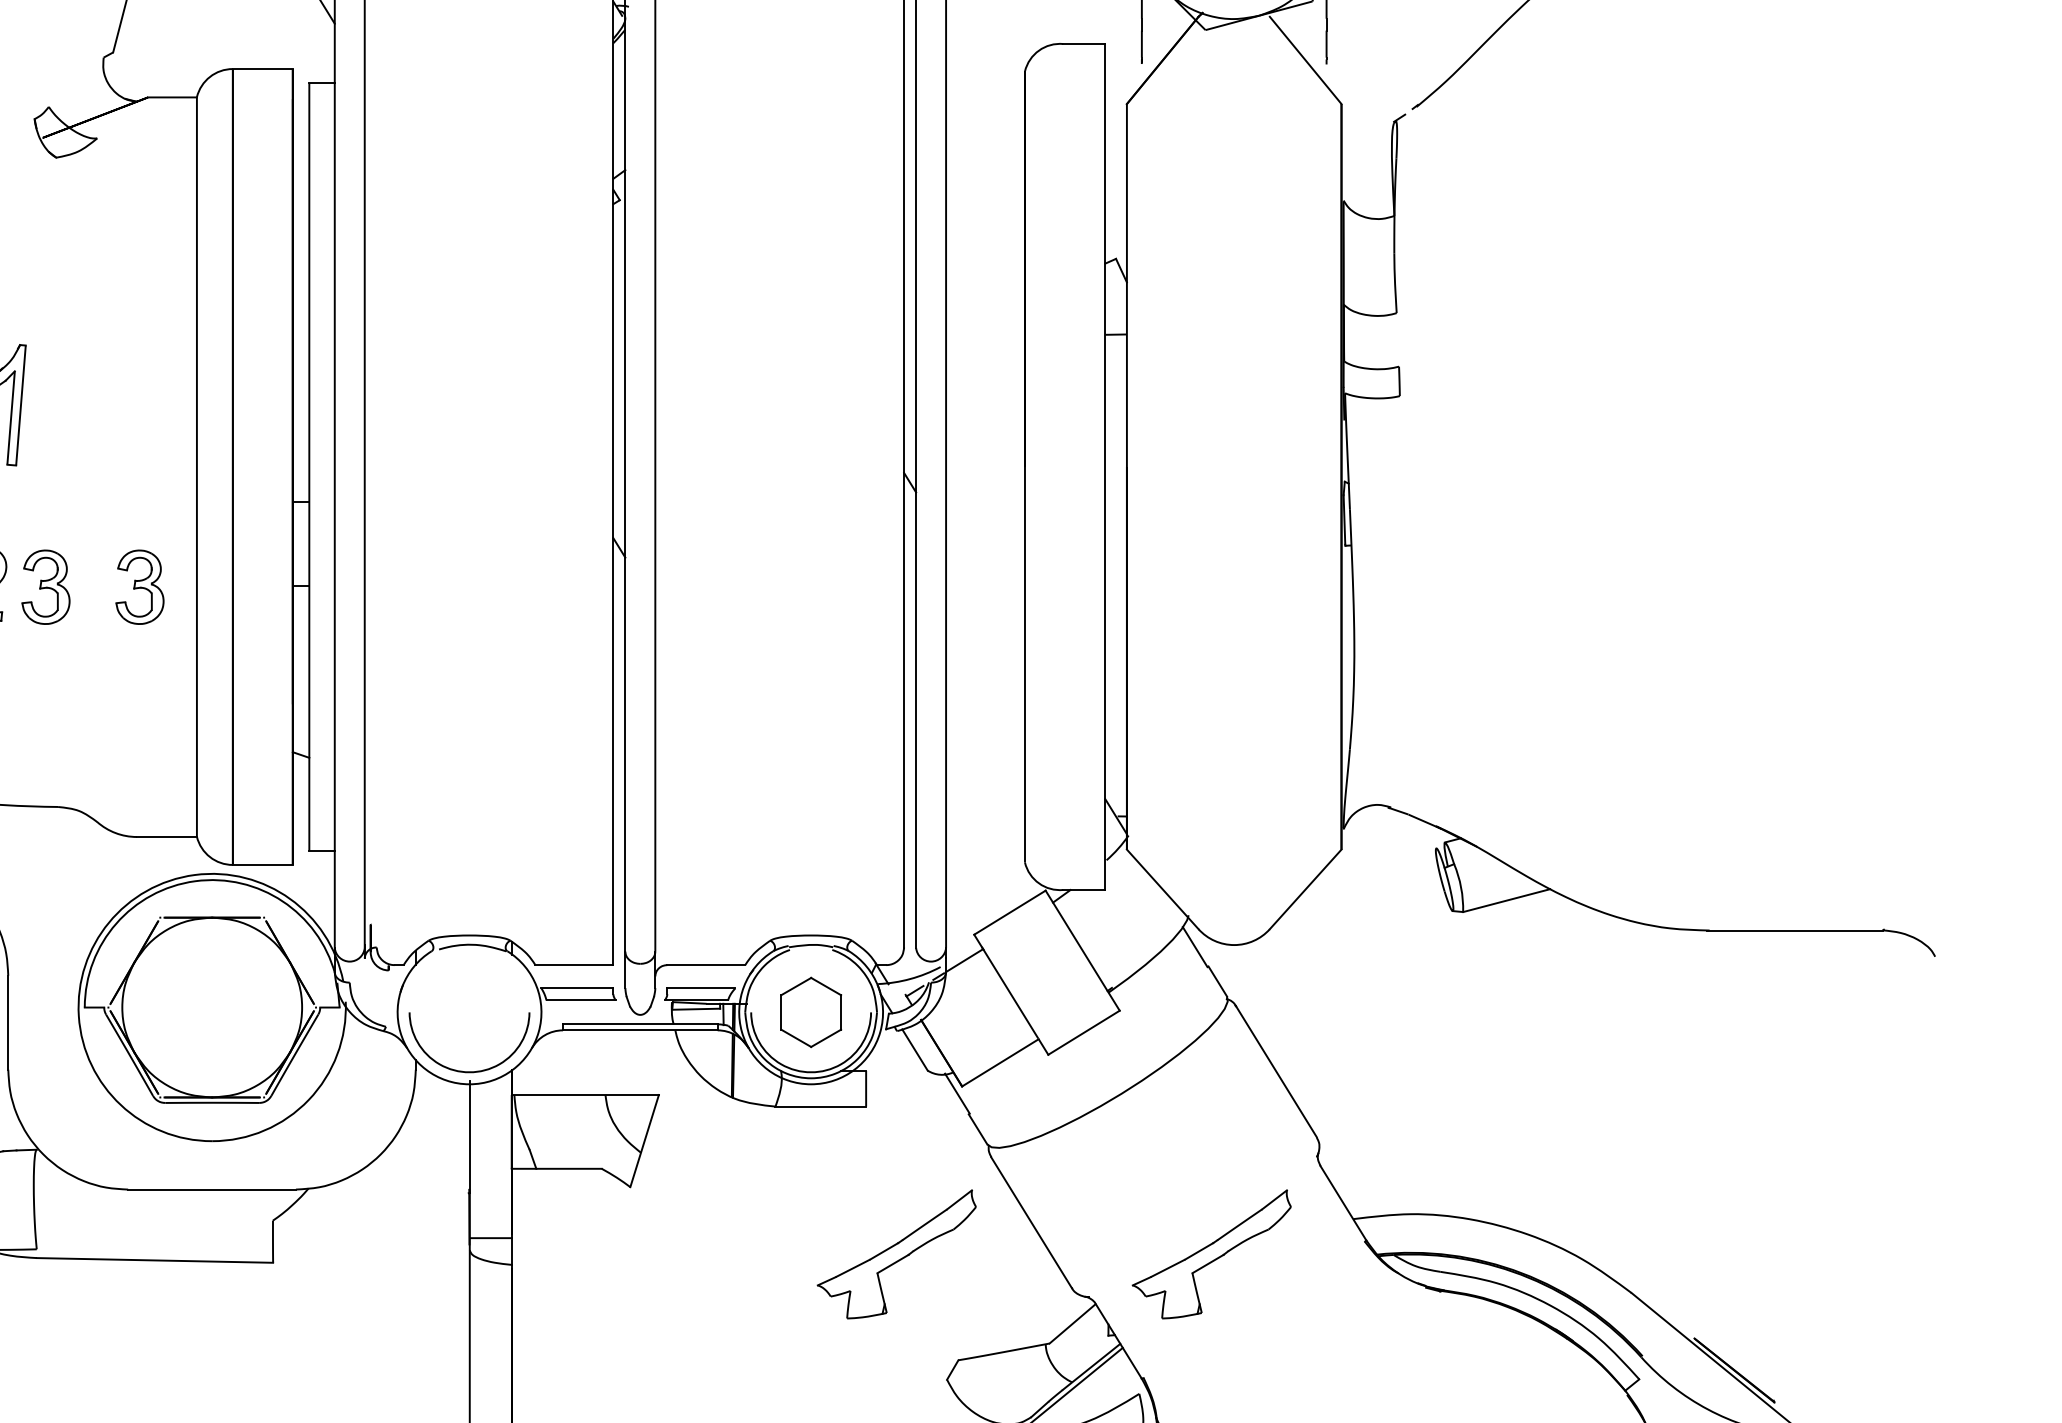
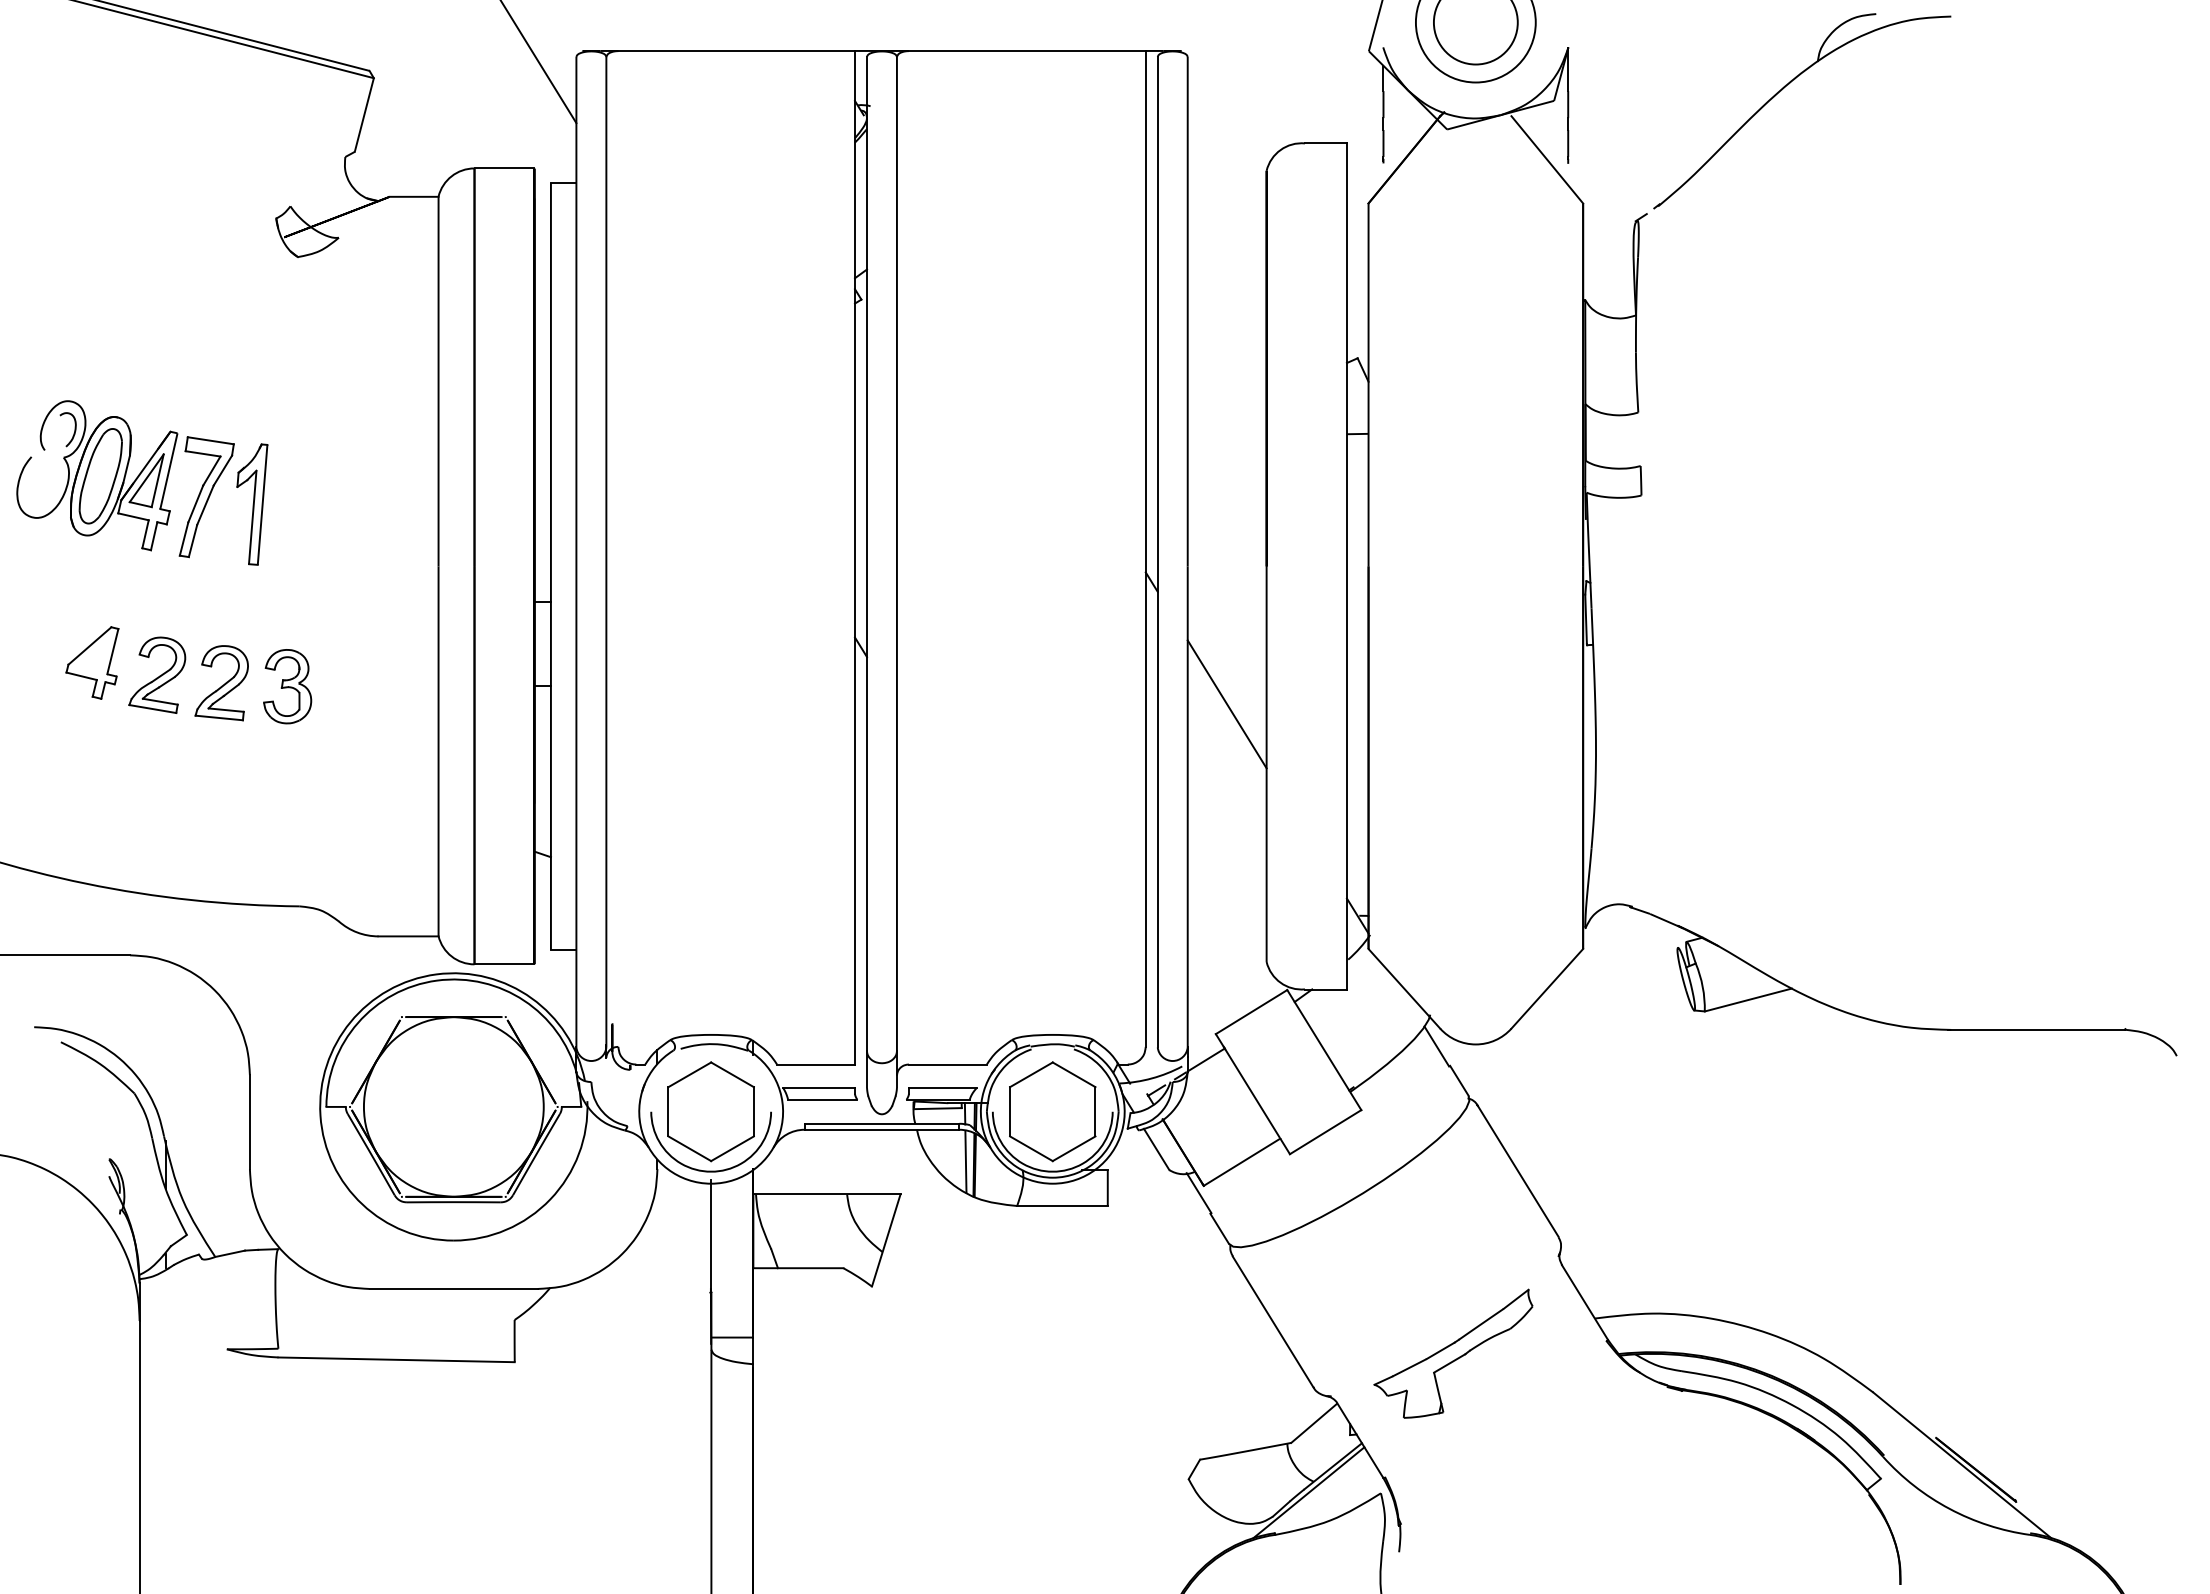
part: (139, 587) -> (381, 686), removed
line: (984, 605) -> (1226, 704), added
part: (468, 1012) -> (710, 1111), added
part: (810, 1012) -> (1052, 1111), size x1.43
line: (723, 1062) -> (965, 1161), added
part: (896, 1254) -> (1138, 1353), removed

